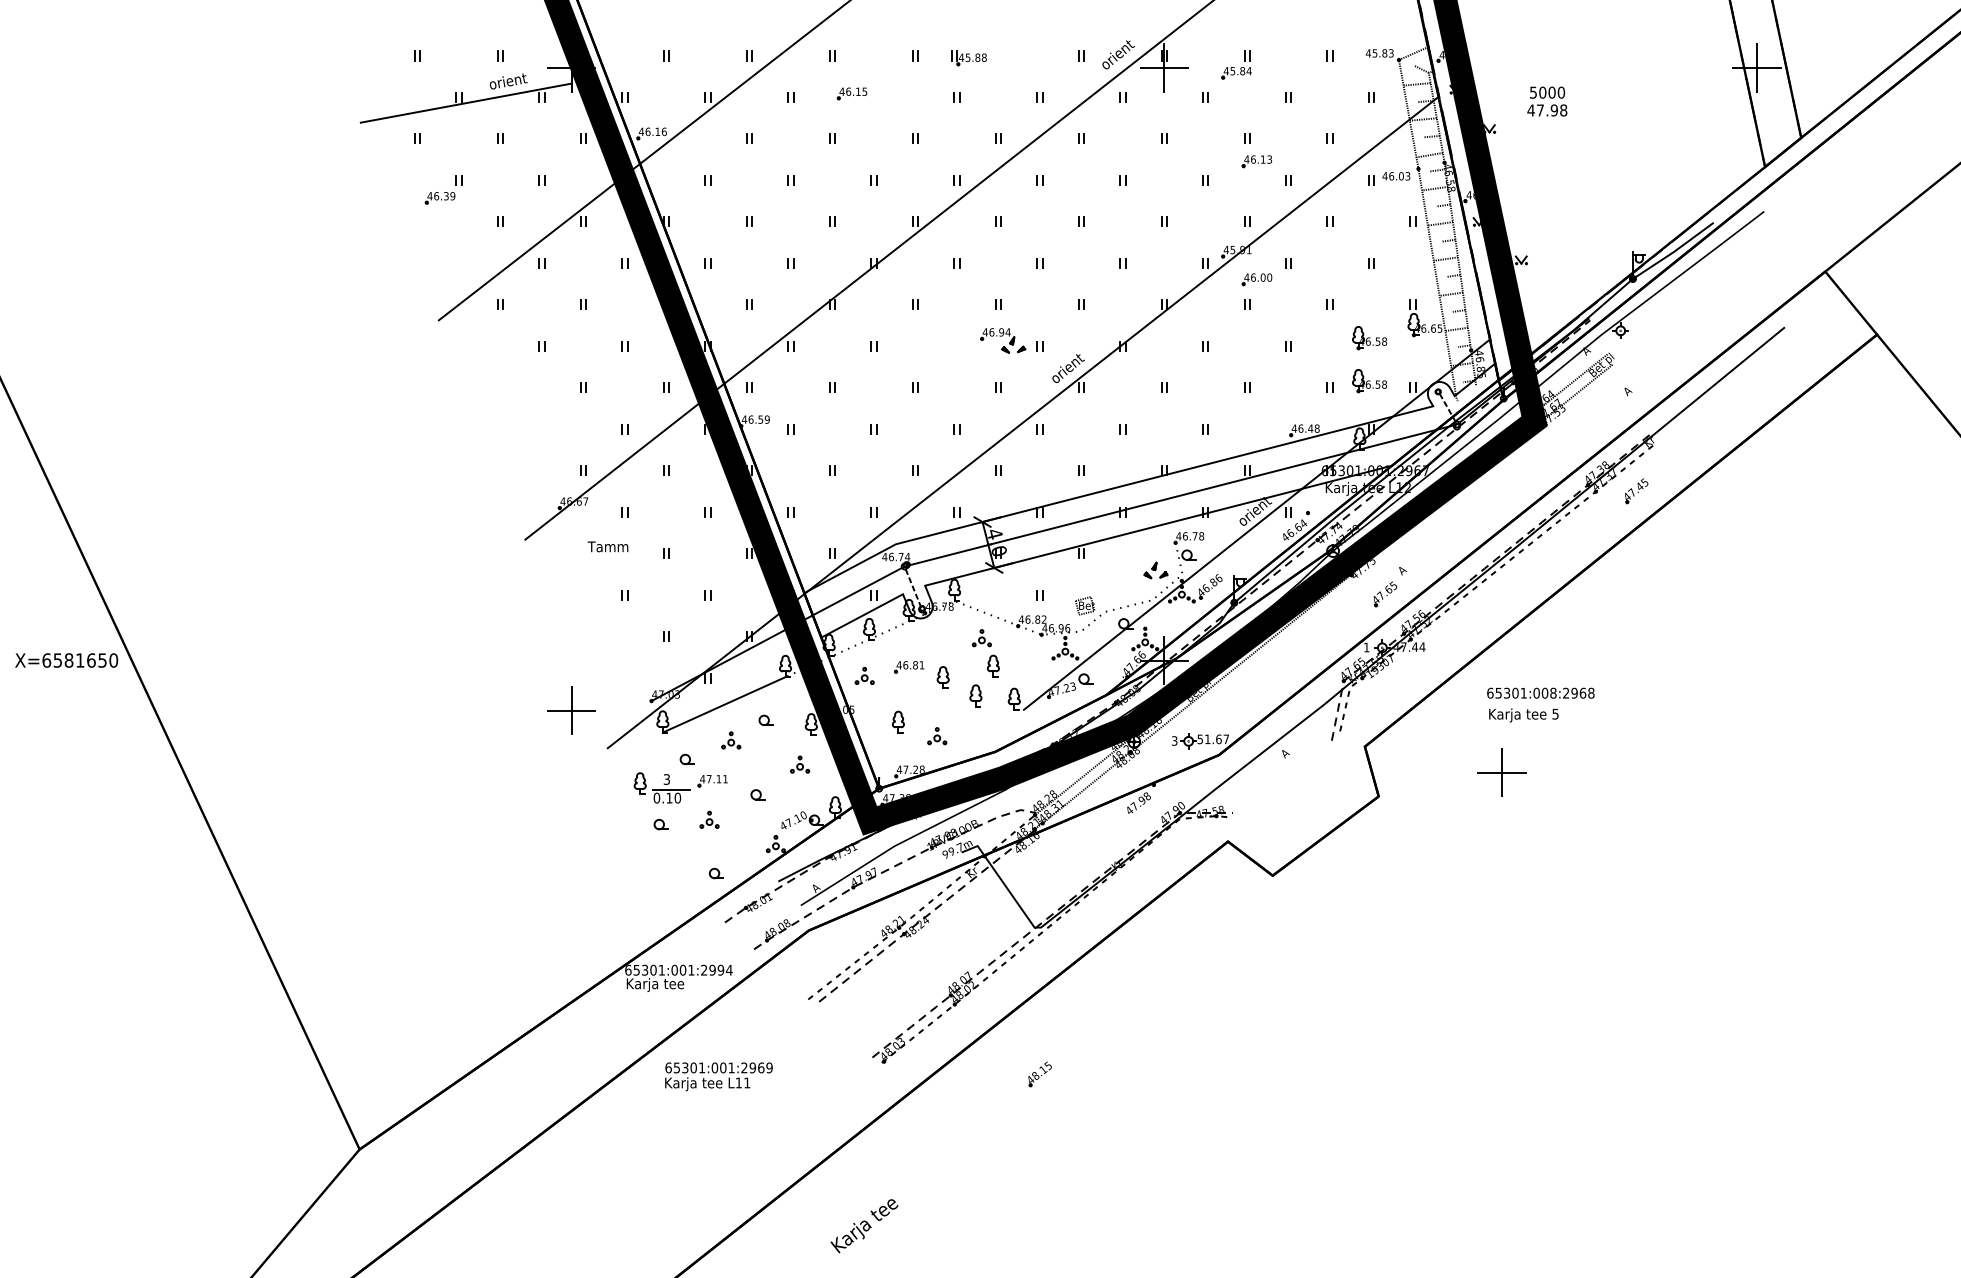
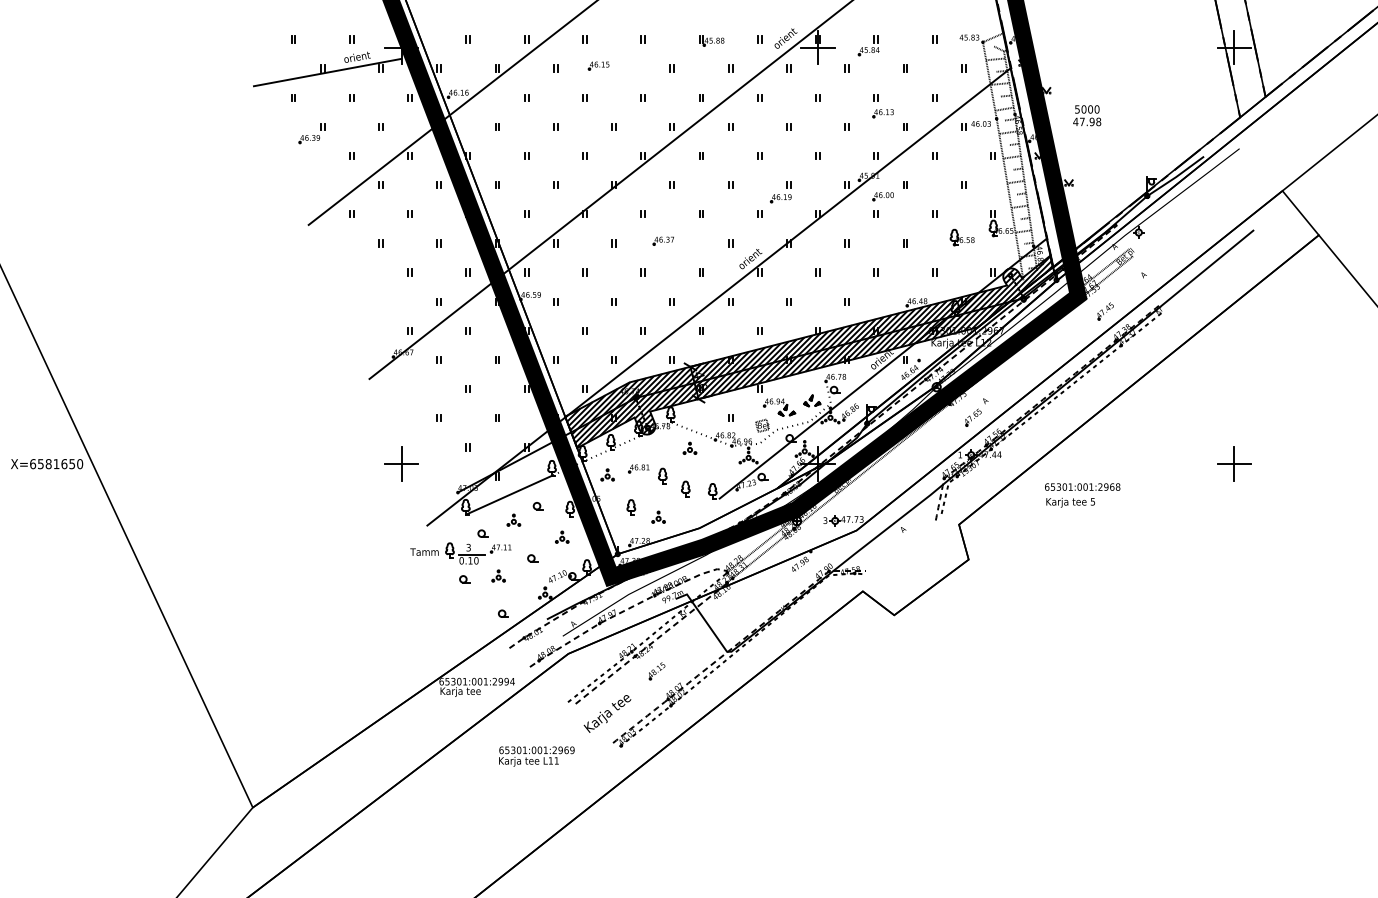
part: (968, 58) -> (711, 41), moved
text: (1547, 101) -> (1087, 115), moved
part: (1111, 282) -> (781, 198), added
part: (1003, 340) -> (779, 407), moved
part: (943, 342) -> (663, 240), added
part: (1369, 381) -> (962, 268), removed
part: (1636, 491) -> (1105, 311), moved
hatch: (1151, 500) -> (809, 351), added
text: (607, 546) -> (424, 551), moved
part: (992, 665) -> (697, 467), removed
text: (1553, 692) -> (1091, 486), 65301:008:2968 -> 65301:001:2968
part: (571, 710) -> (401, 464), moved
text: (1213, 739) -> (852, 519), 51.67 -> 47.73
part: (1501, 772) -> (1234, 464), moved
part: (1039, 1074) -> (656, 671), moved
text: (718, 1076) -> (536, 756), moved
text: (864, 1226) -> (607, 714), moved

